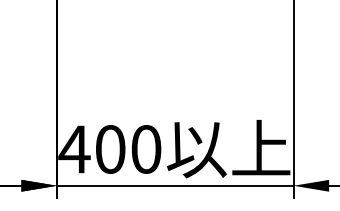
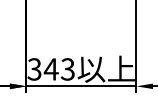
text: (108, 149) -> (50, 69), 400 -> 343

